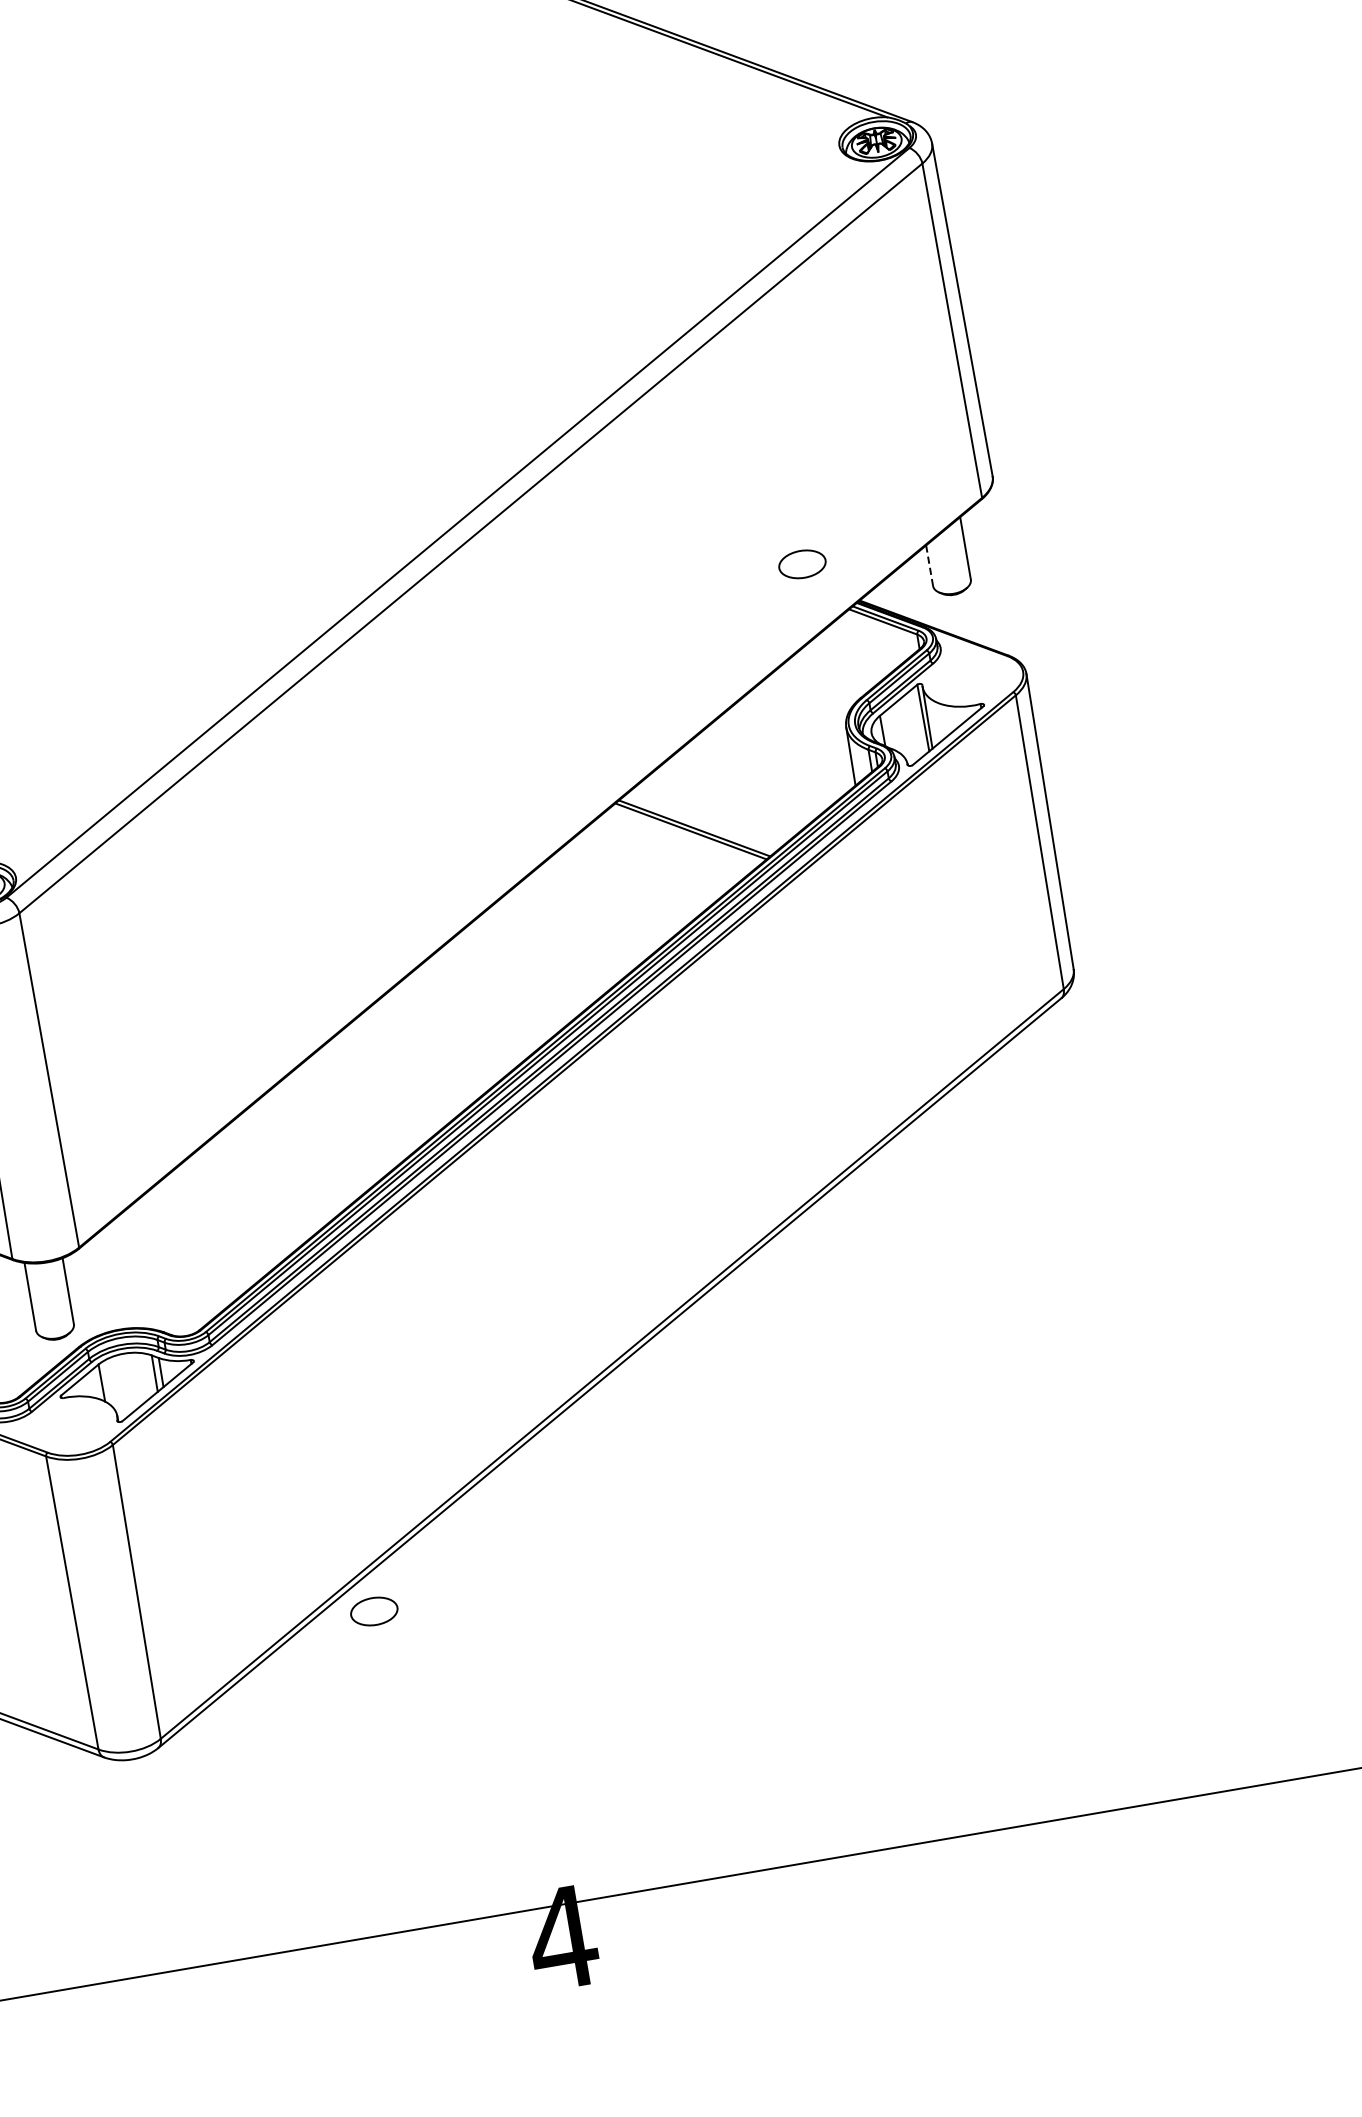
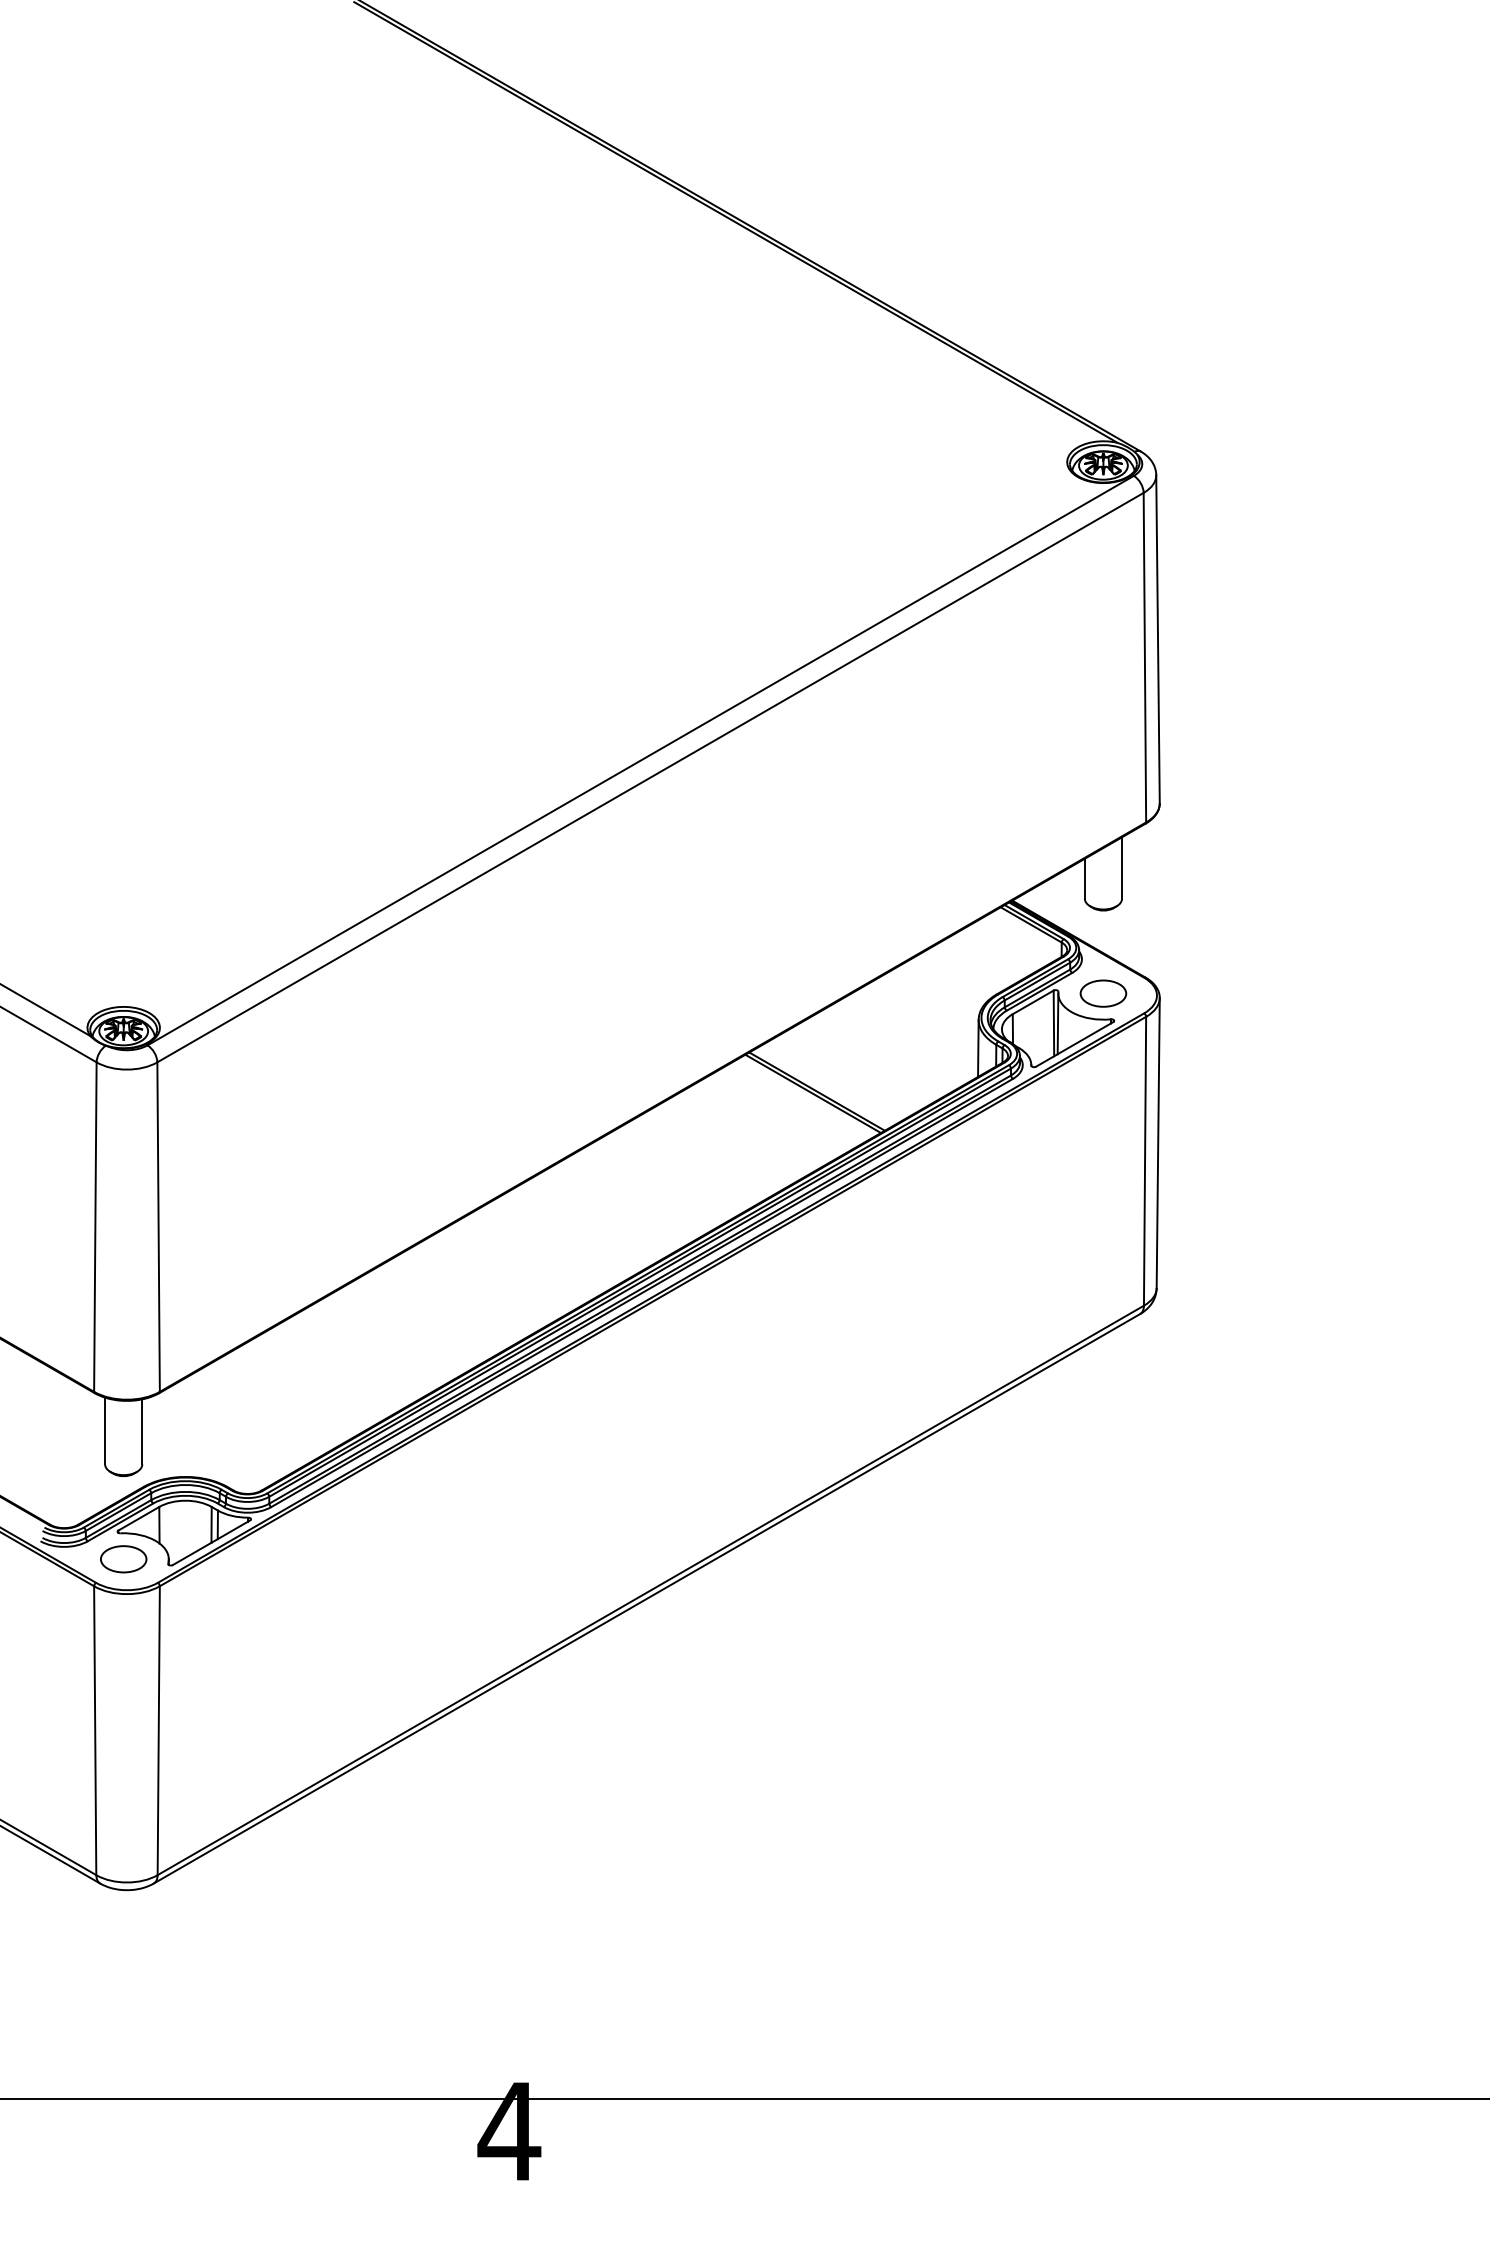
part: (802, 564) -> (1103, 993), moved
line: (929, 565) -> (1084, 878), dashed -> solid
part: (374, 1611) -> (123, 1559), moved

